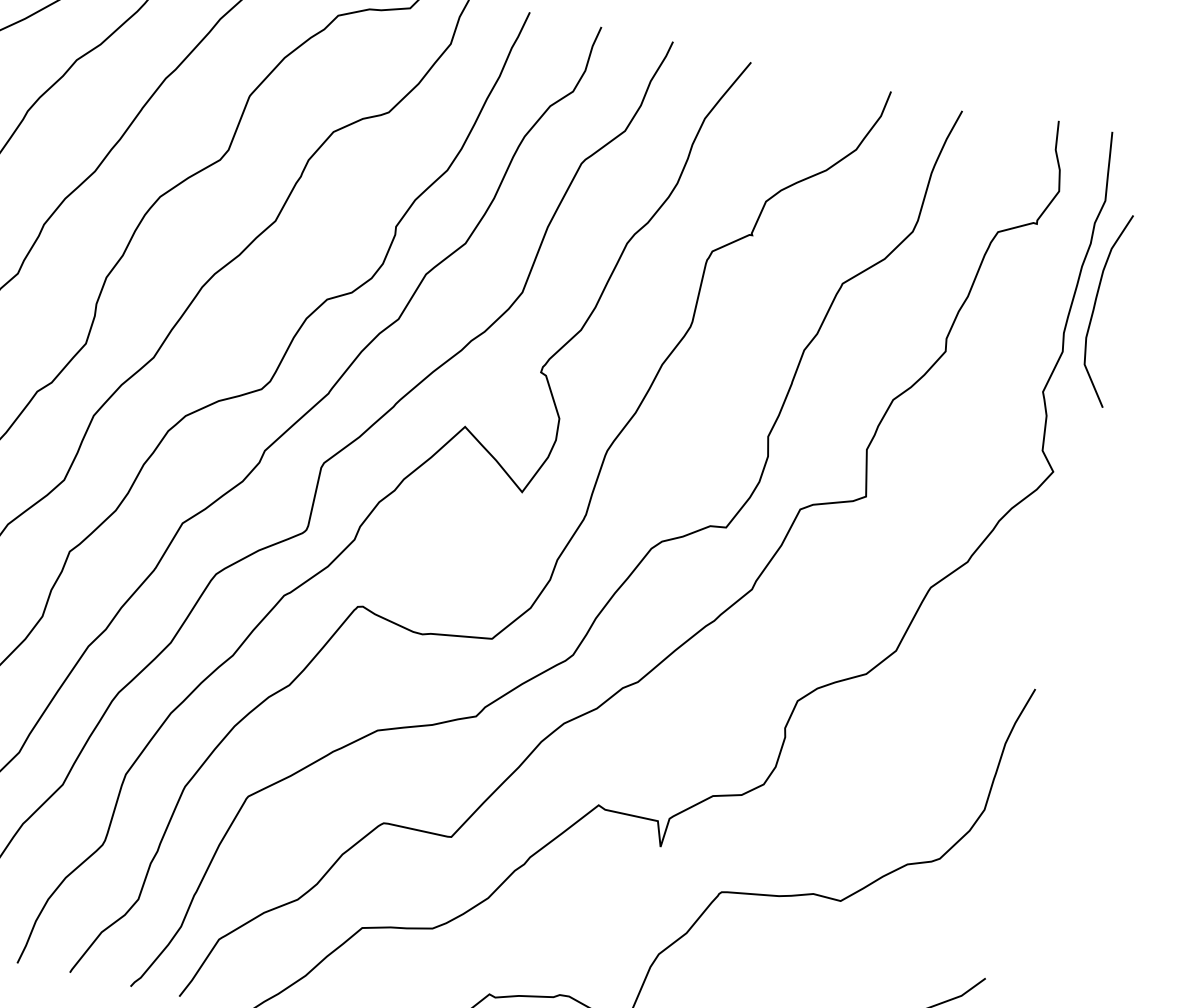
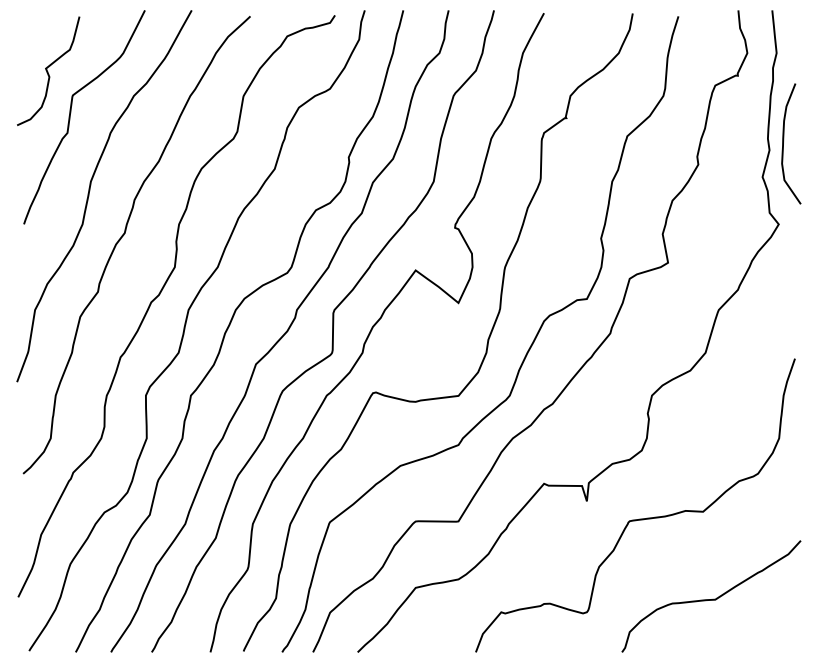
curve: (1097, 301) -> (784, 140), moved

